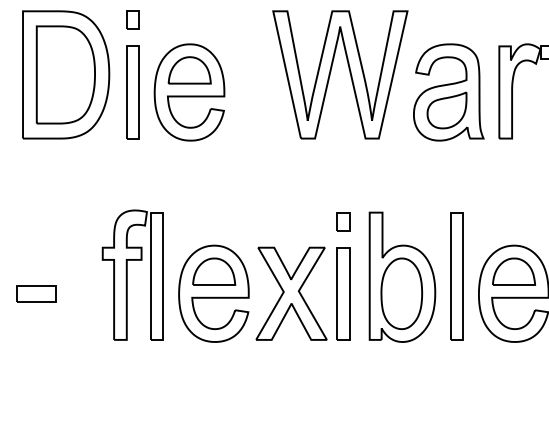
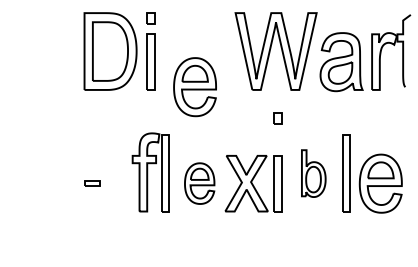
part: (188, 93) -> (194, 87), moved
part: (342, 222) -> (277, 118), moved
part: (402, 276) -> (313, 173), size x0.6
part: (36, 293) -> (92, 183), size x0.6
part: (213, 293) -> (199, 183), size x0.7

